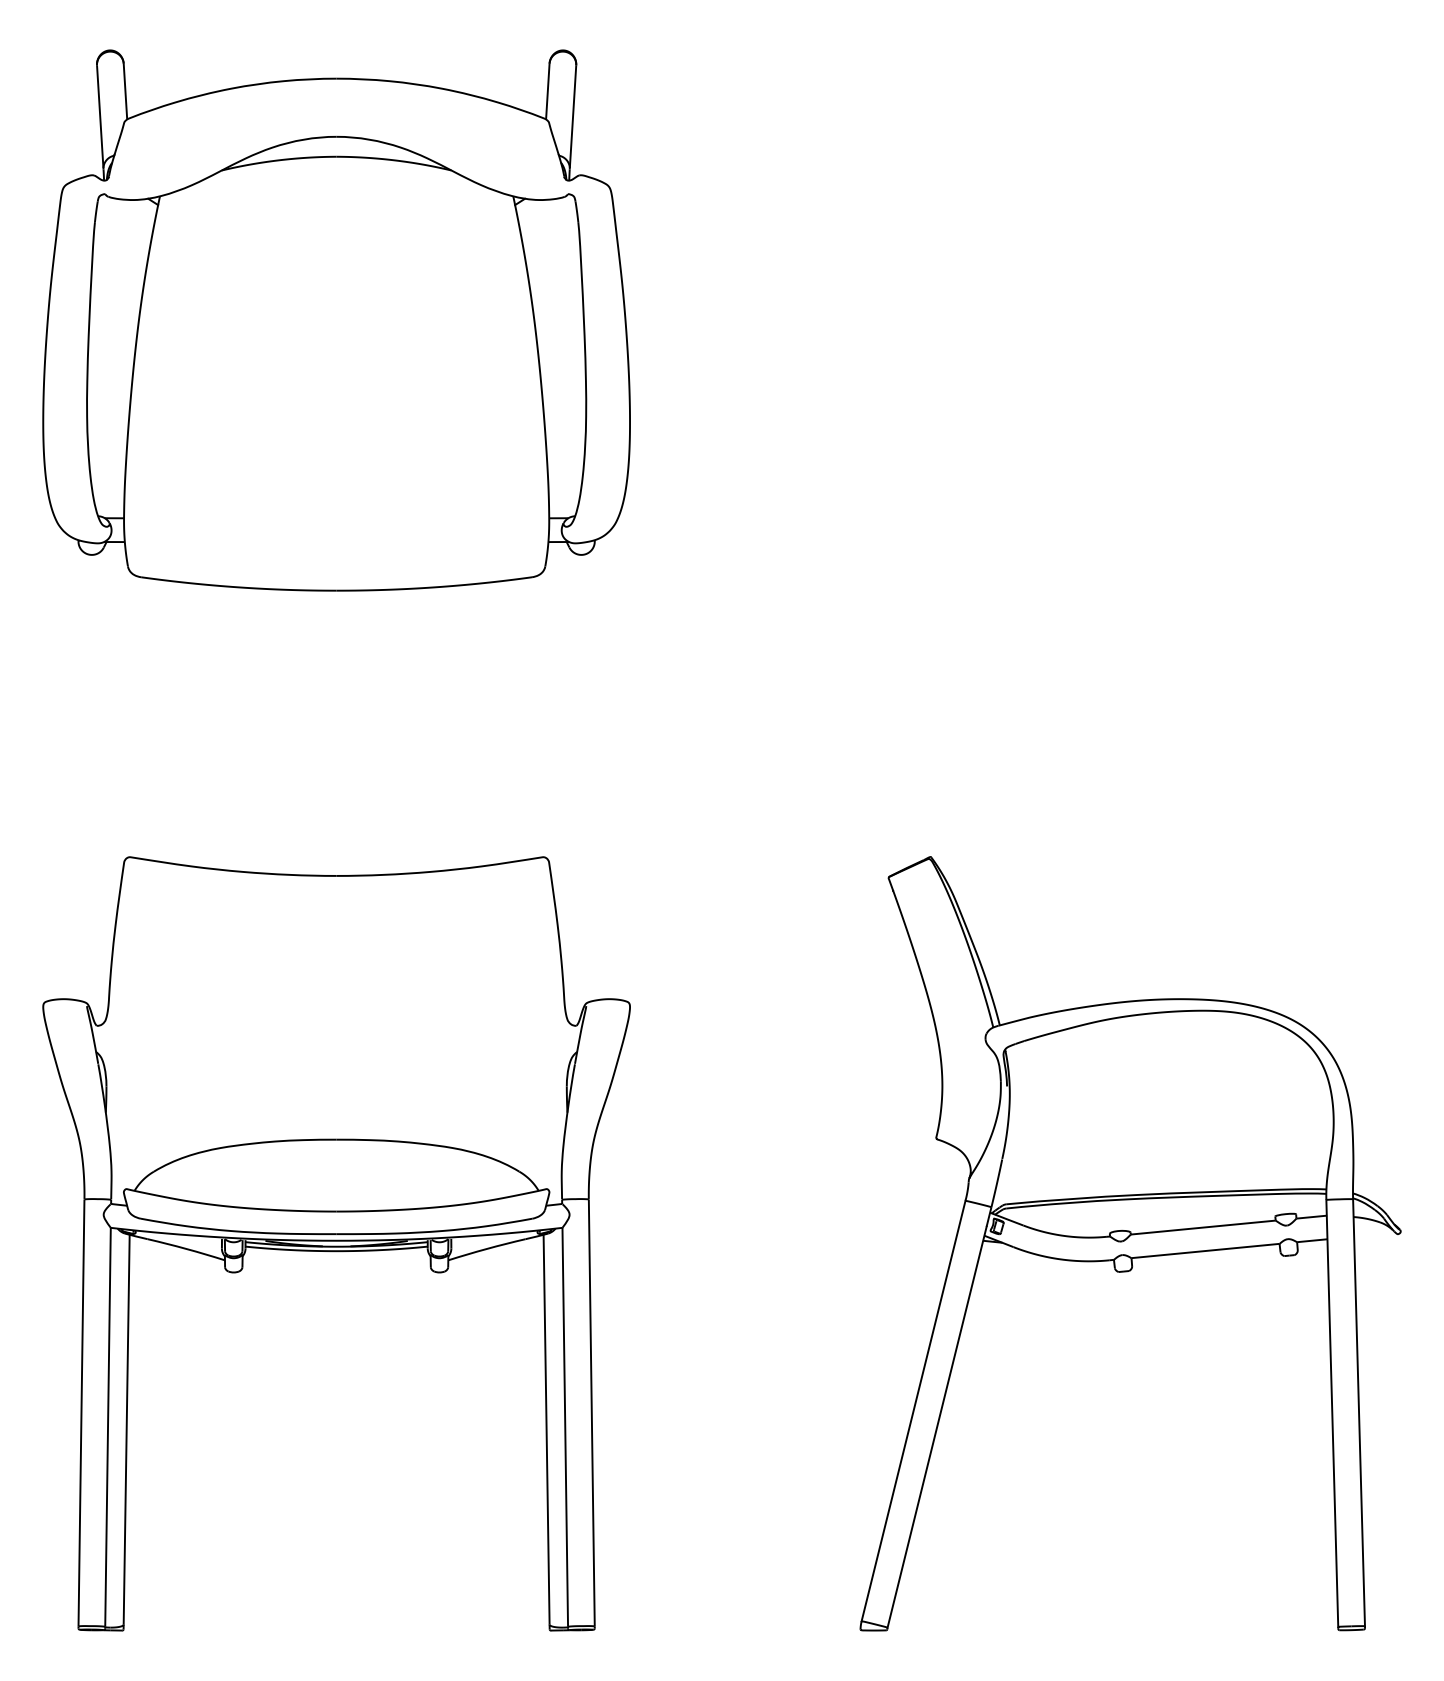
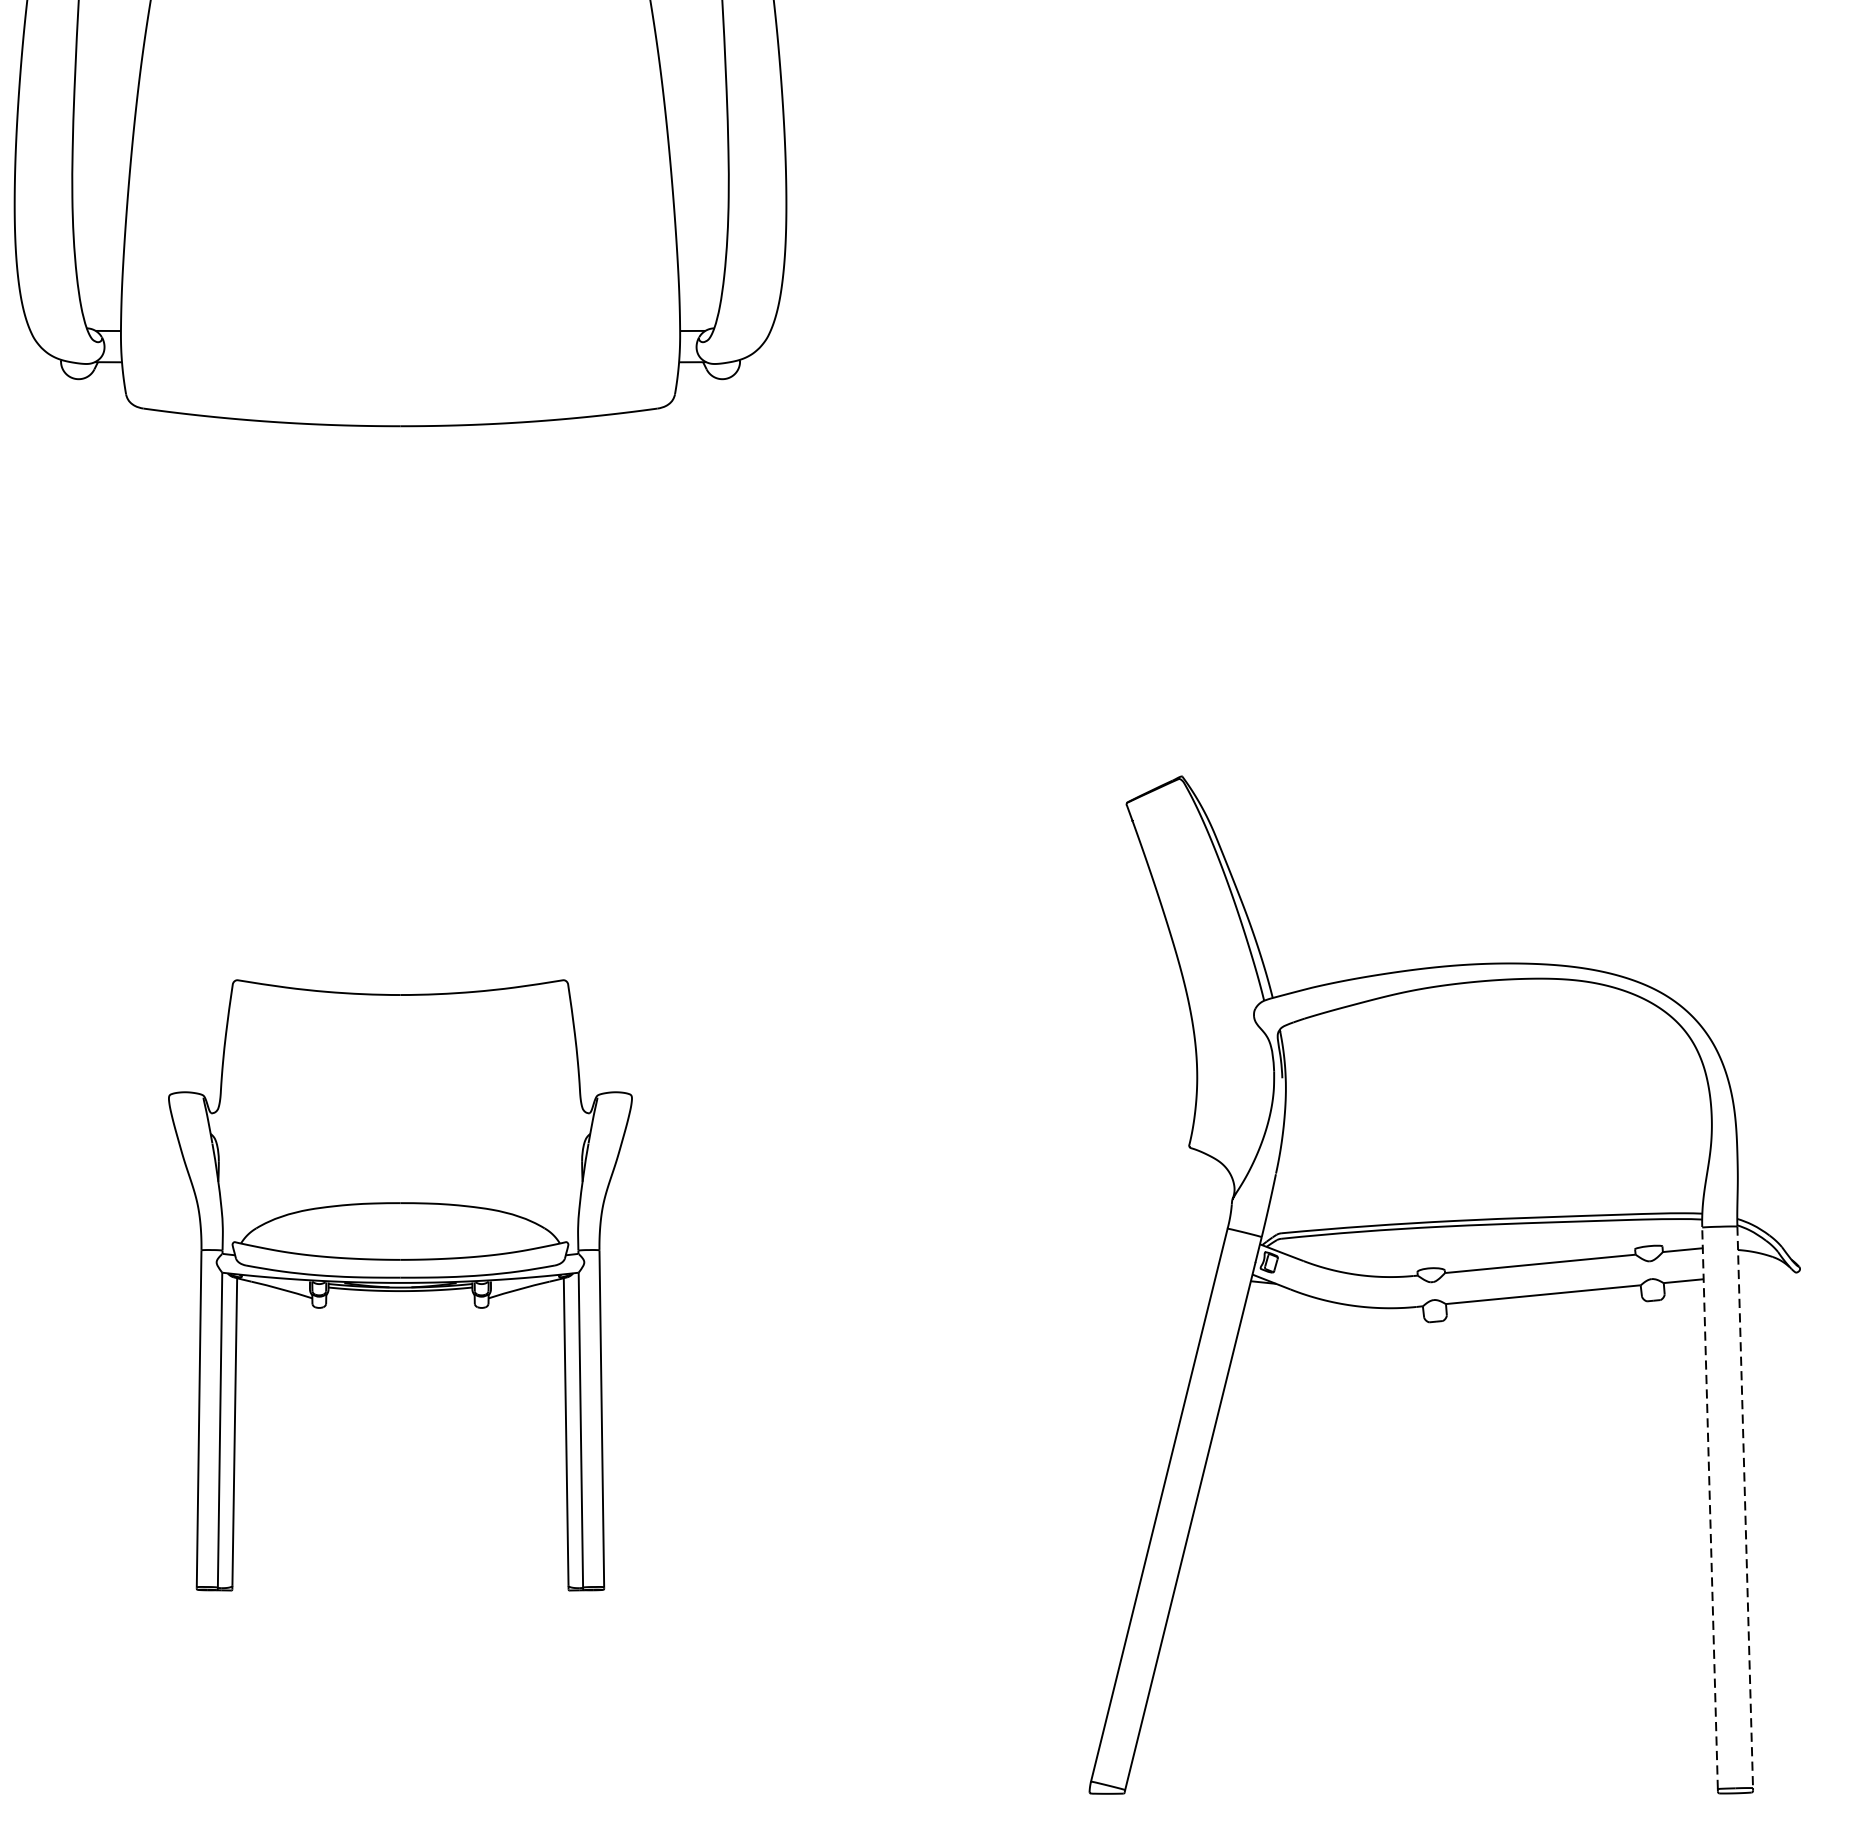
part: (336, 1243) -> (400, 1284), size x0.6
line: (1359, 1412) -> (1745, 1507), solid -> dashed
line: (1332, 1413) -> (1710, 1508), solid -> dashed

